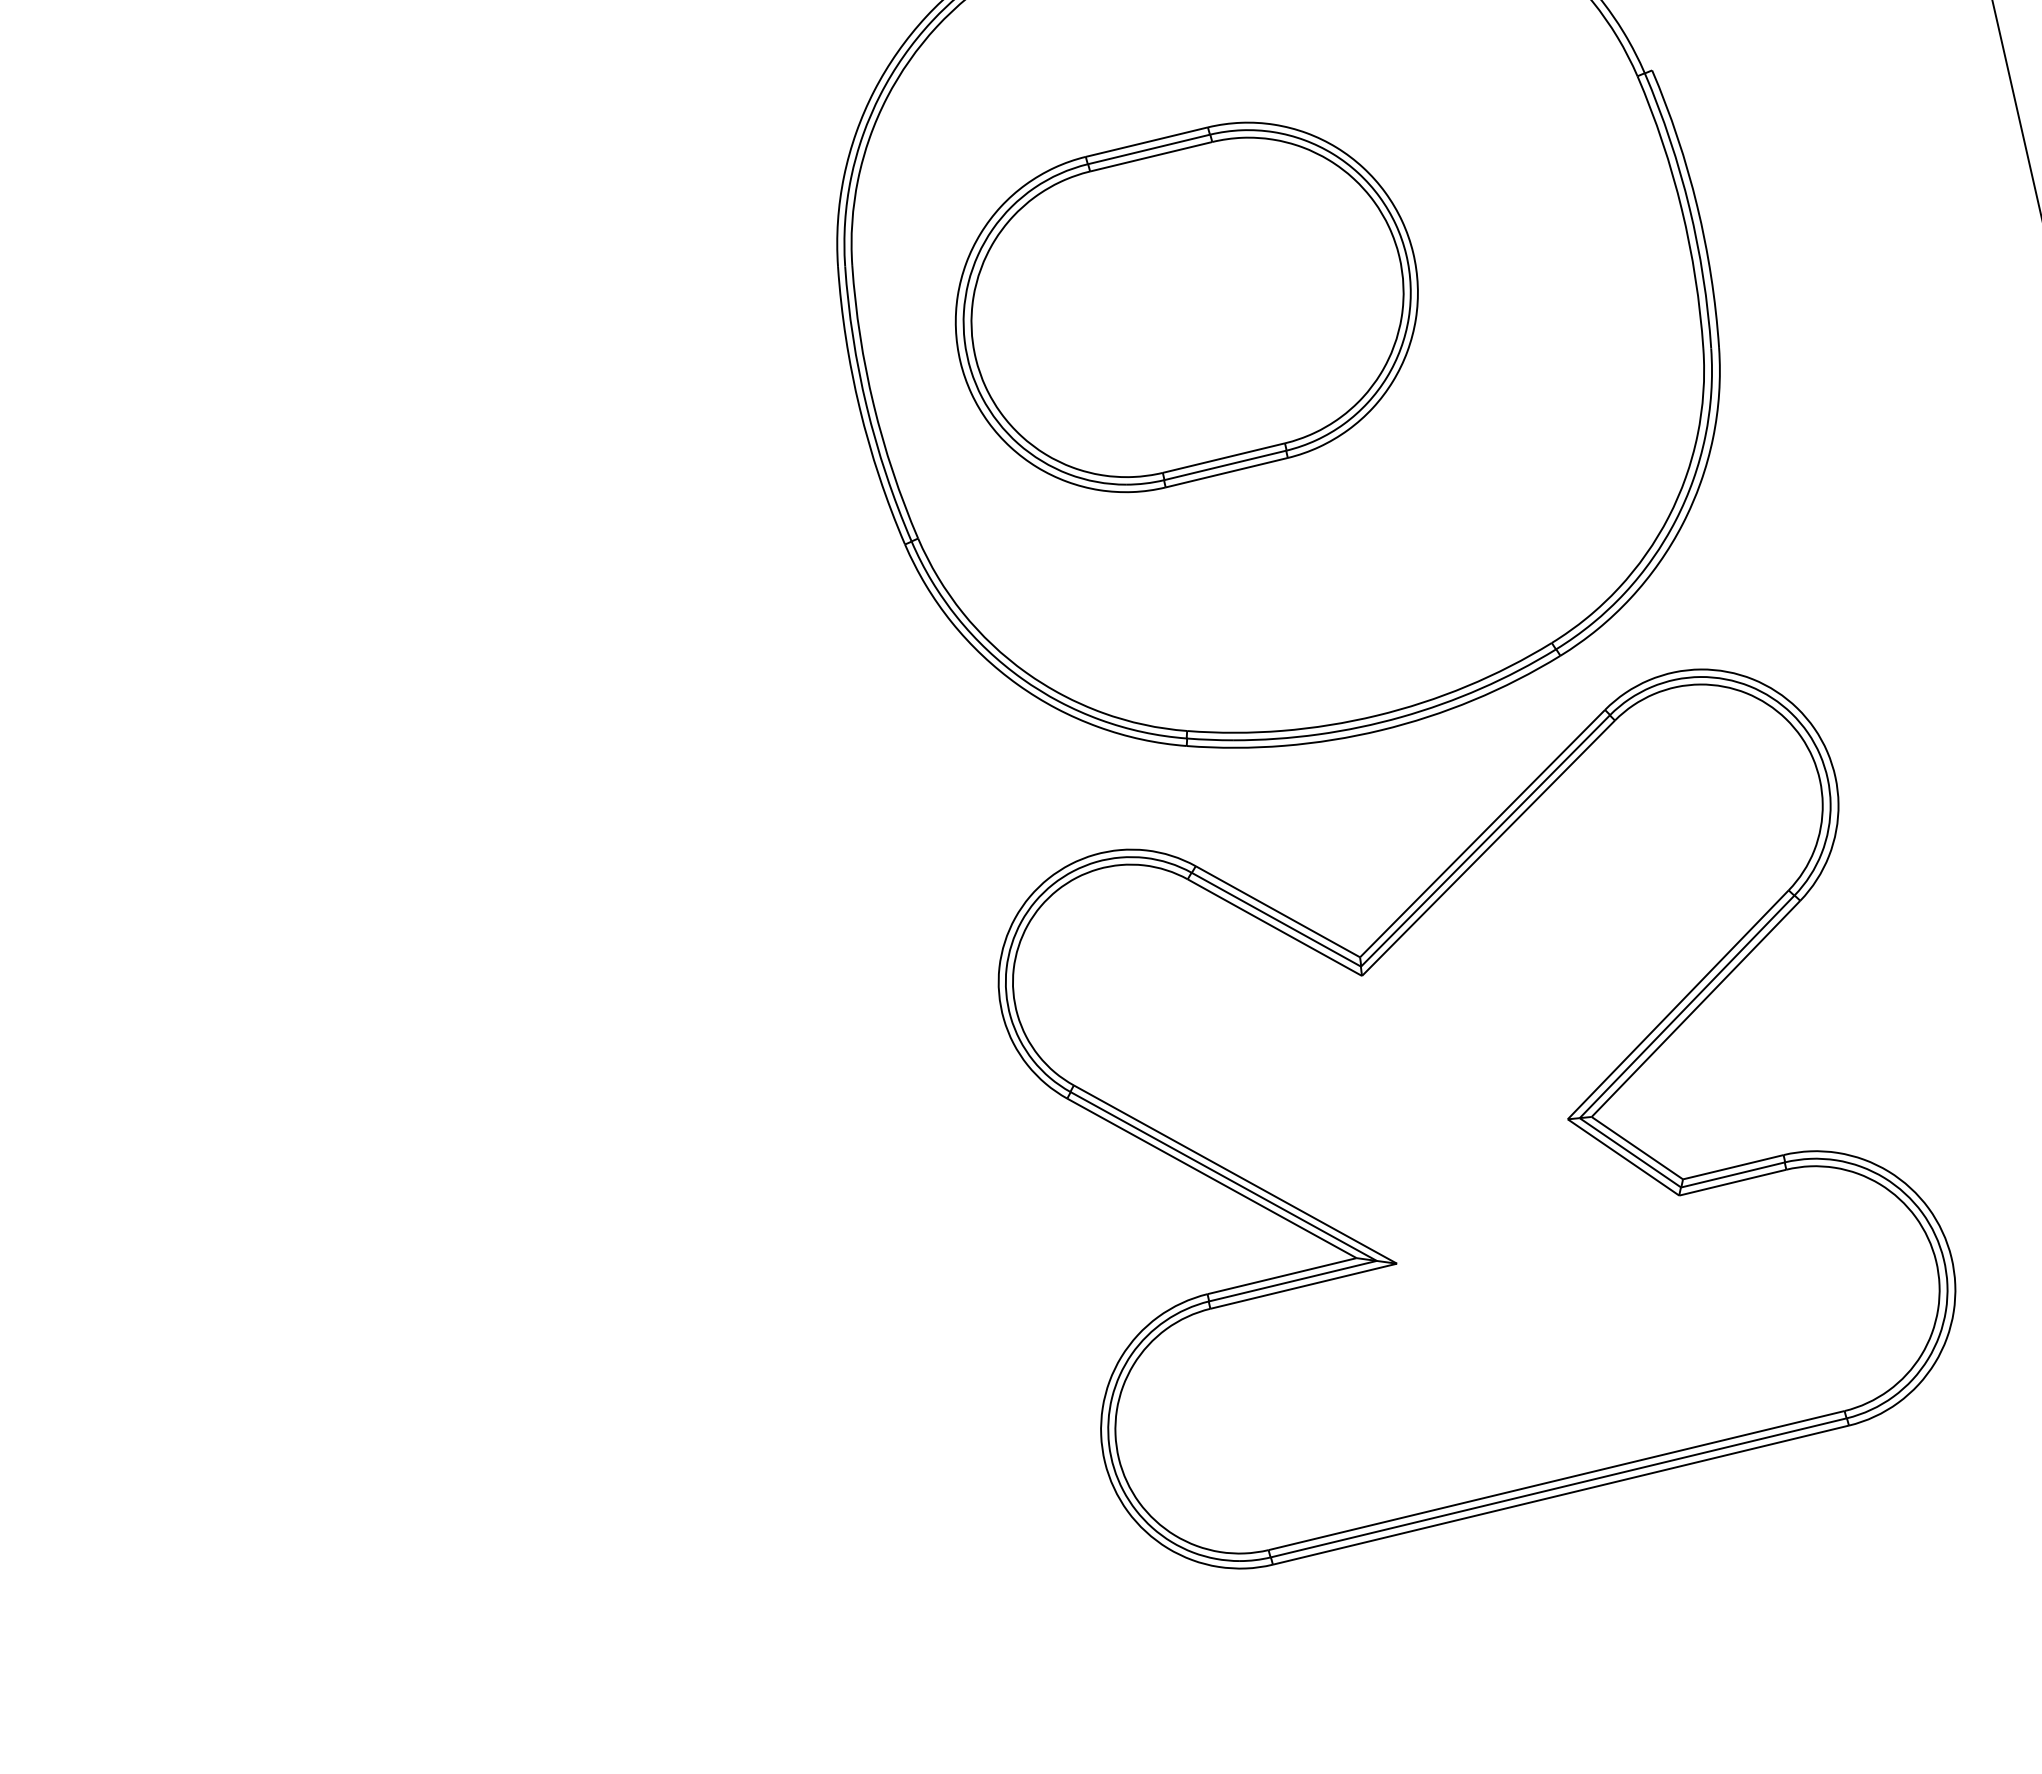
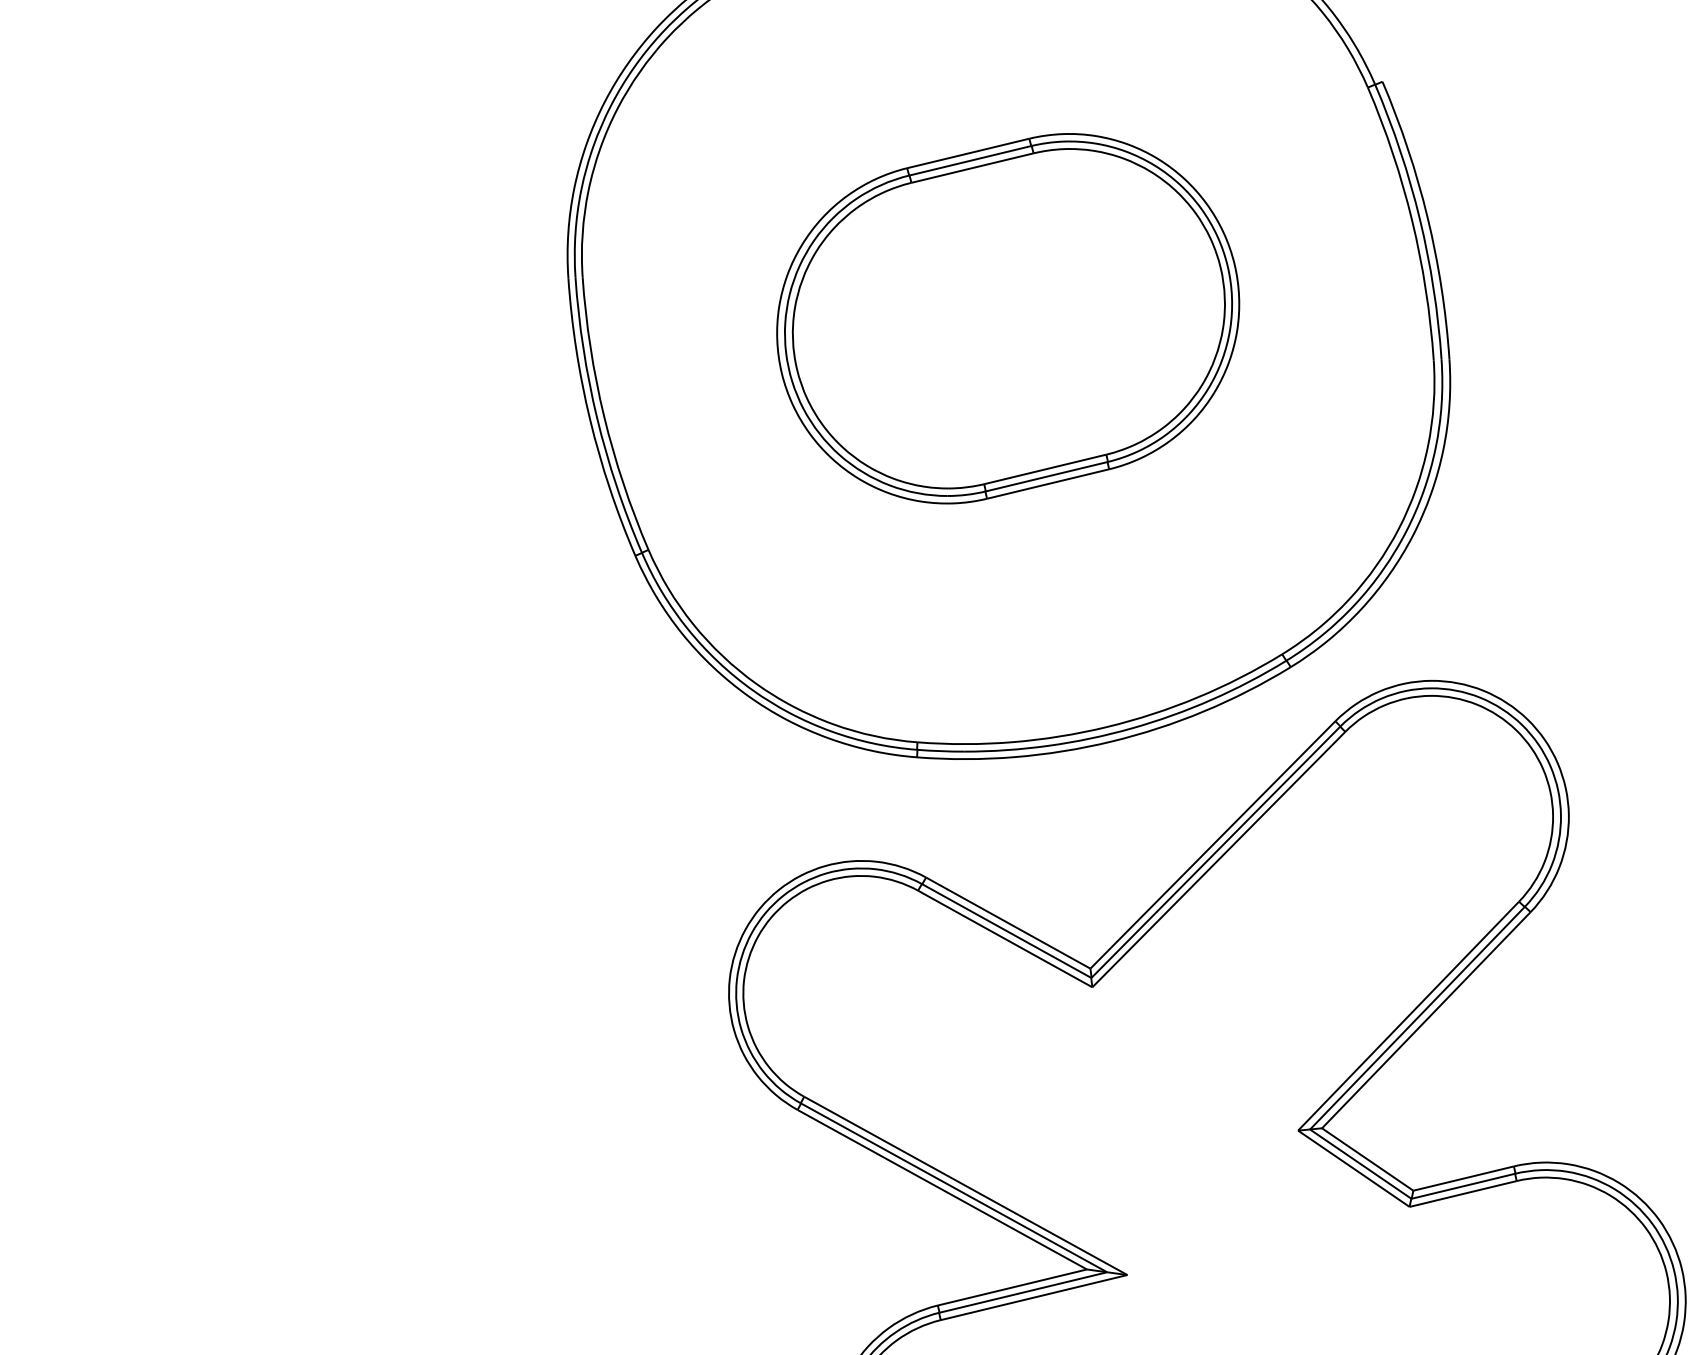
part: (1186, 307) -> (1007, 318), moved

